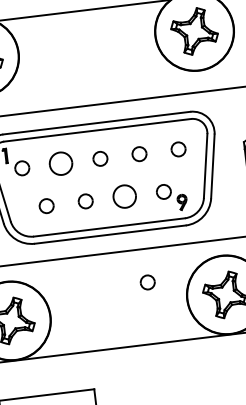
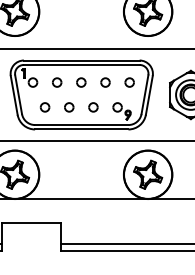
part: (61, 163) -> (57, 82), size x0.62
part: (124, 196) -> (93, 107), size x0.62
part: (146, 282) -> (100, 161), removed

